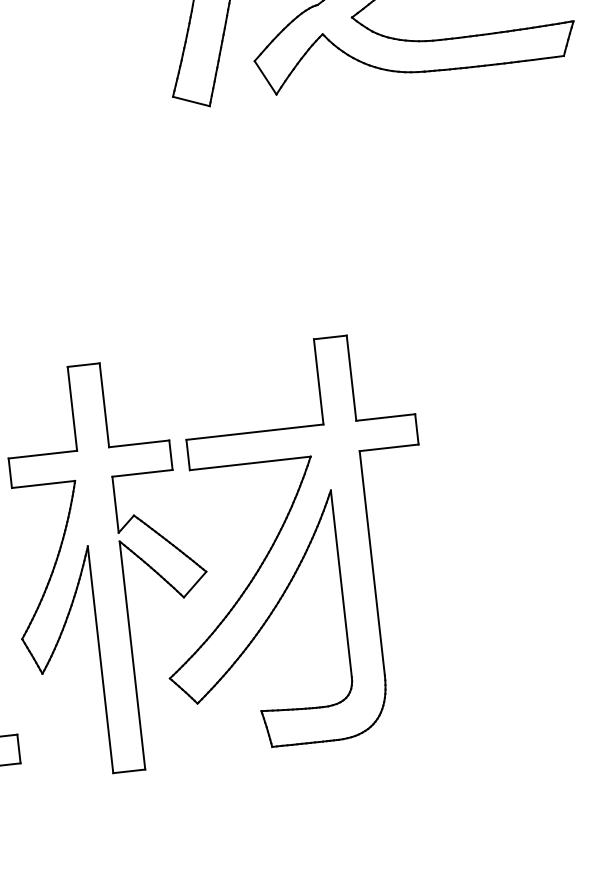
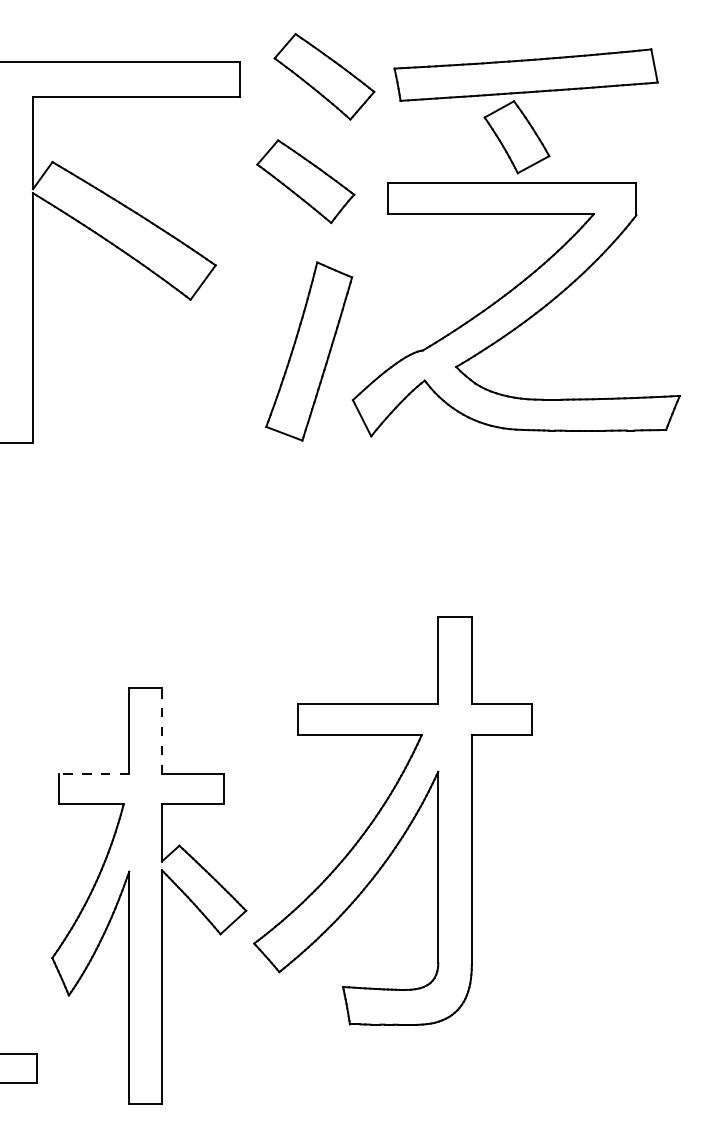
line: (103, 404) -> (161, 730), solid -> dashed
line: (42, 454) -> (93, 773), solid -> dashed
part: (291, 543) -> (392, 820), moved

